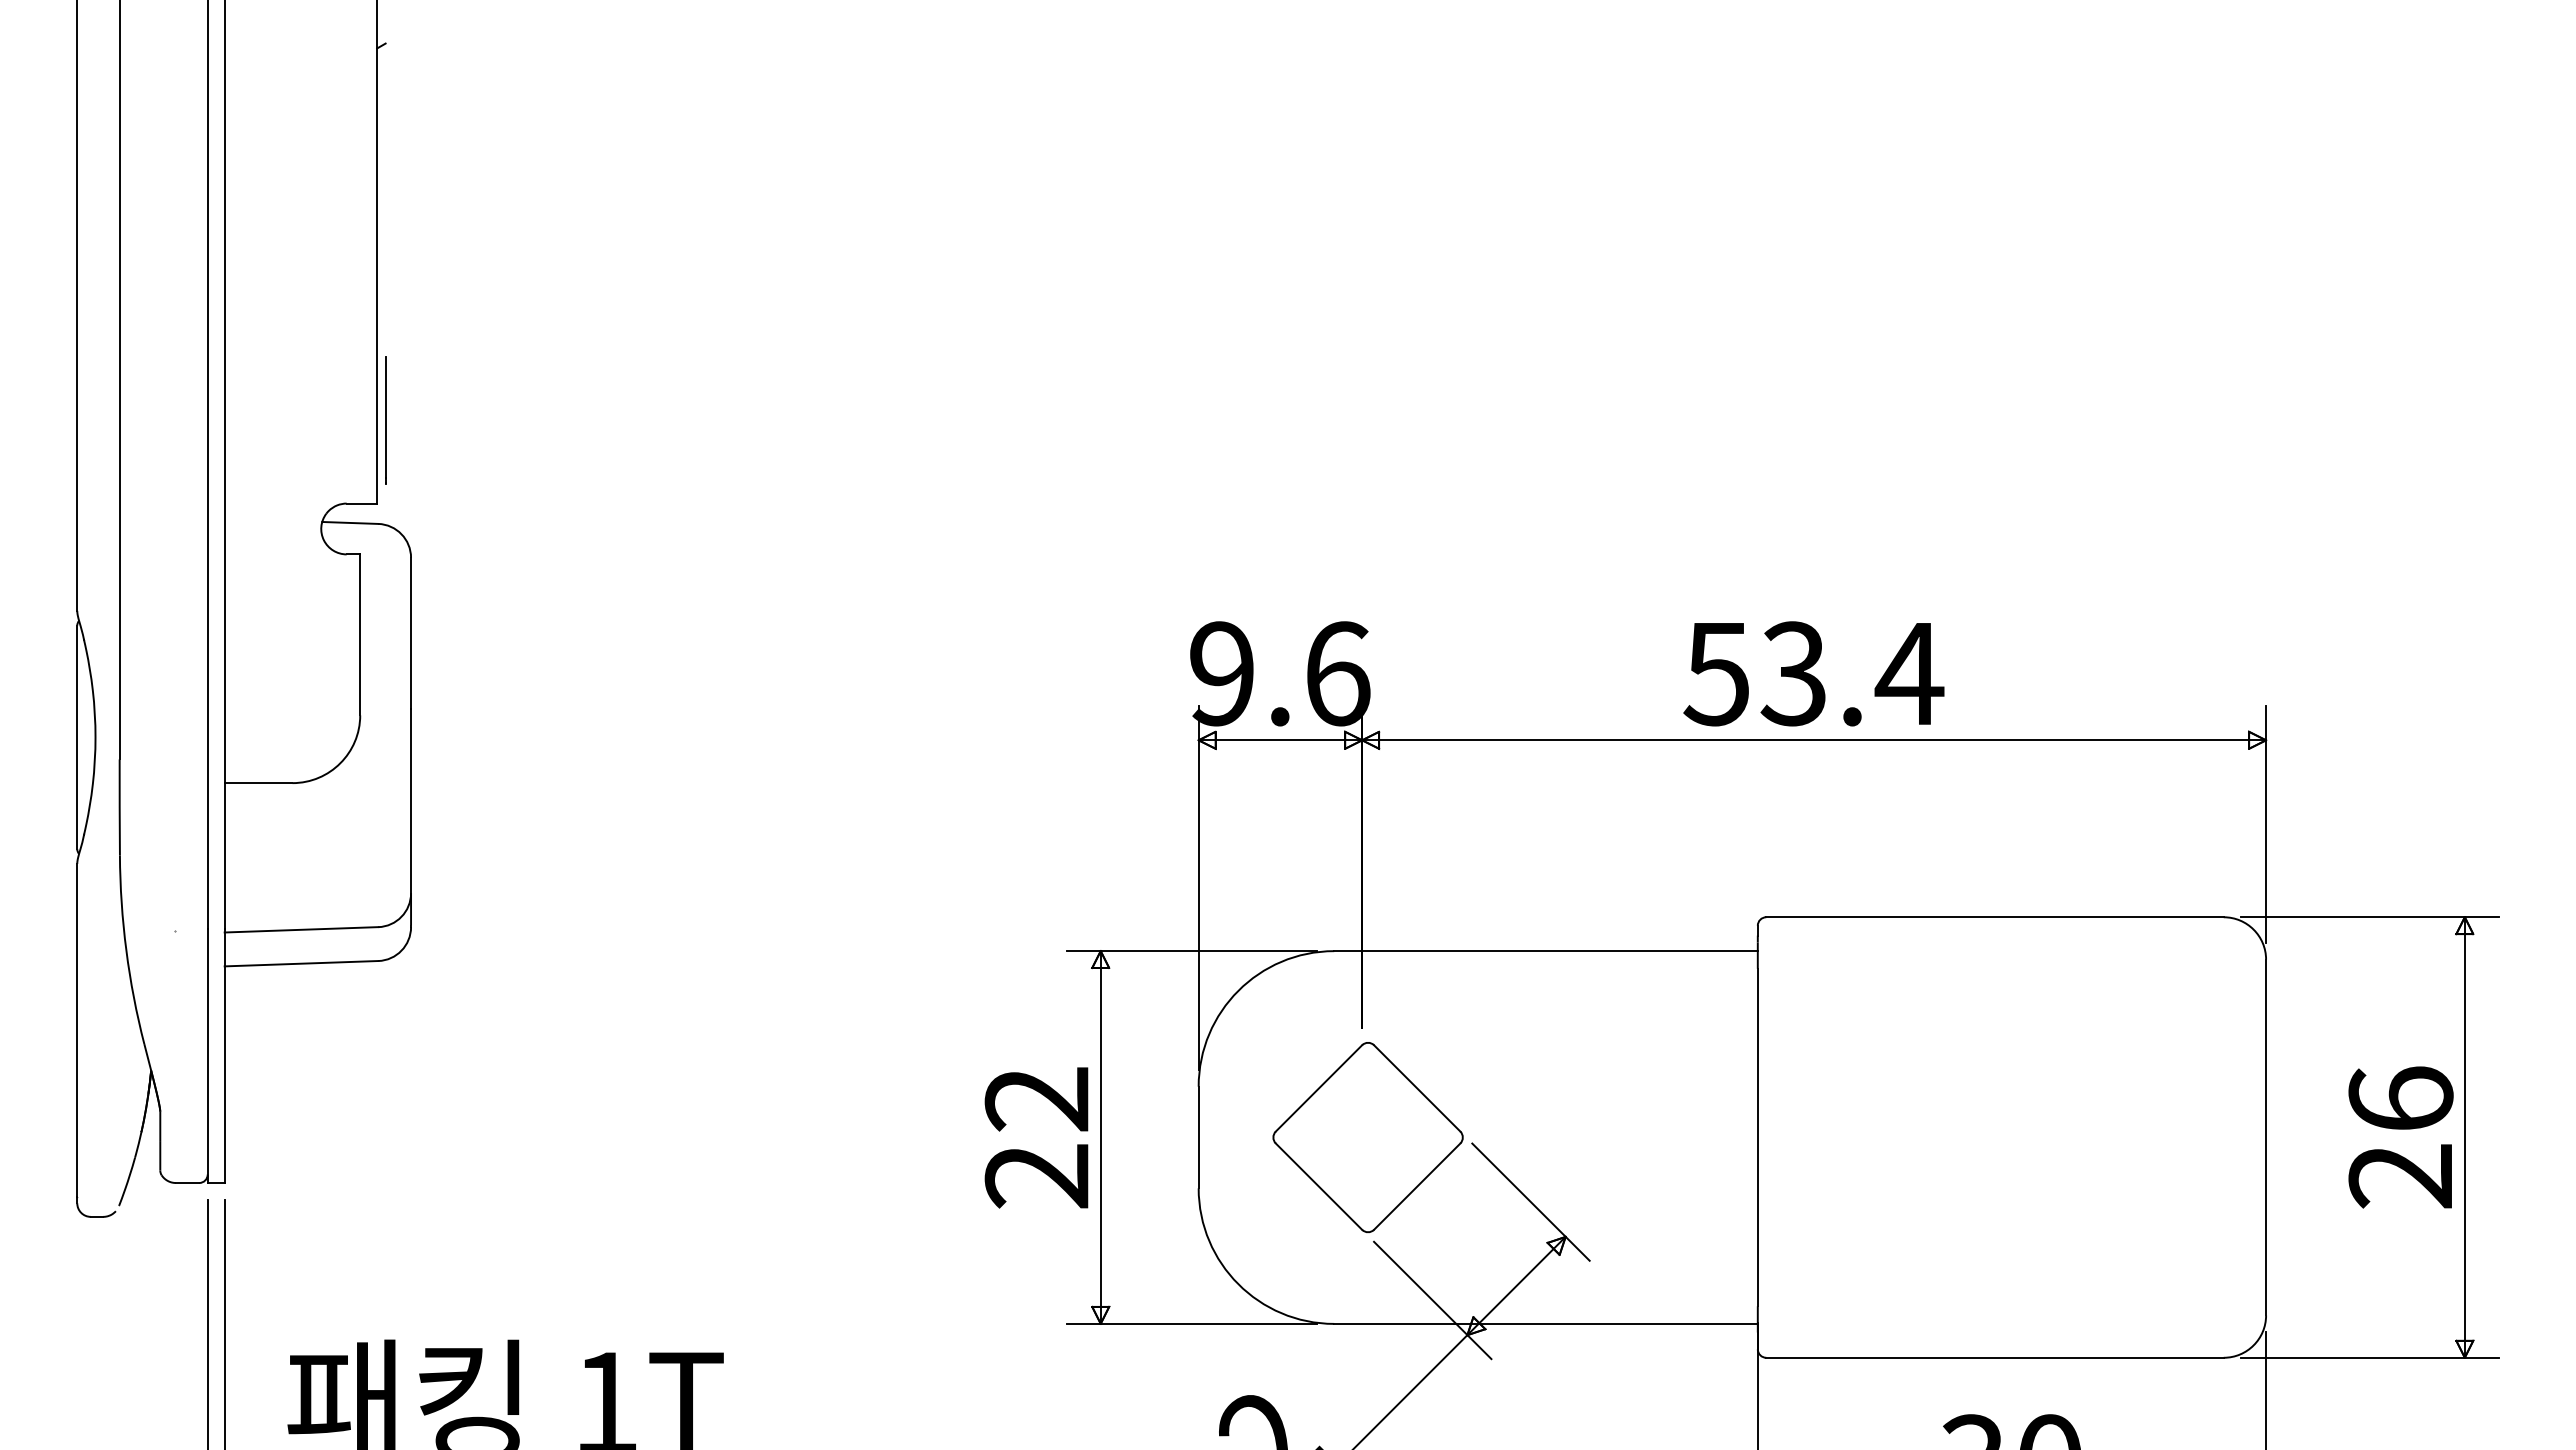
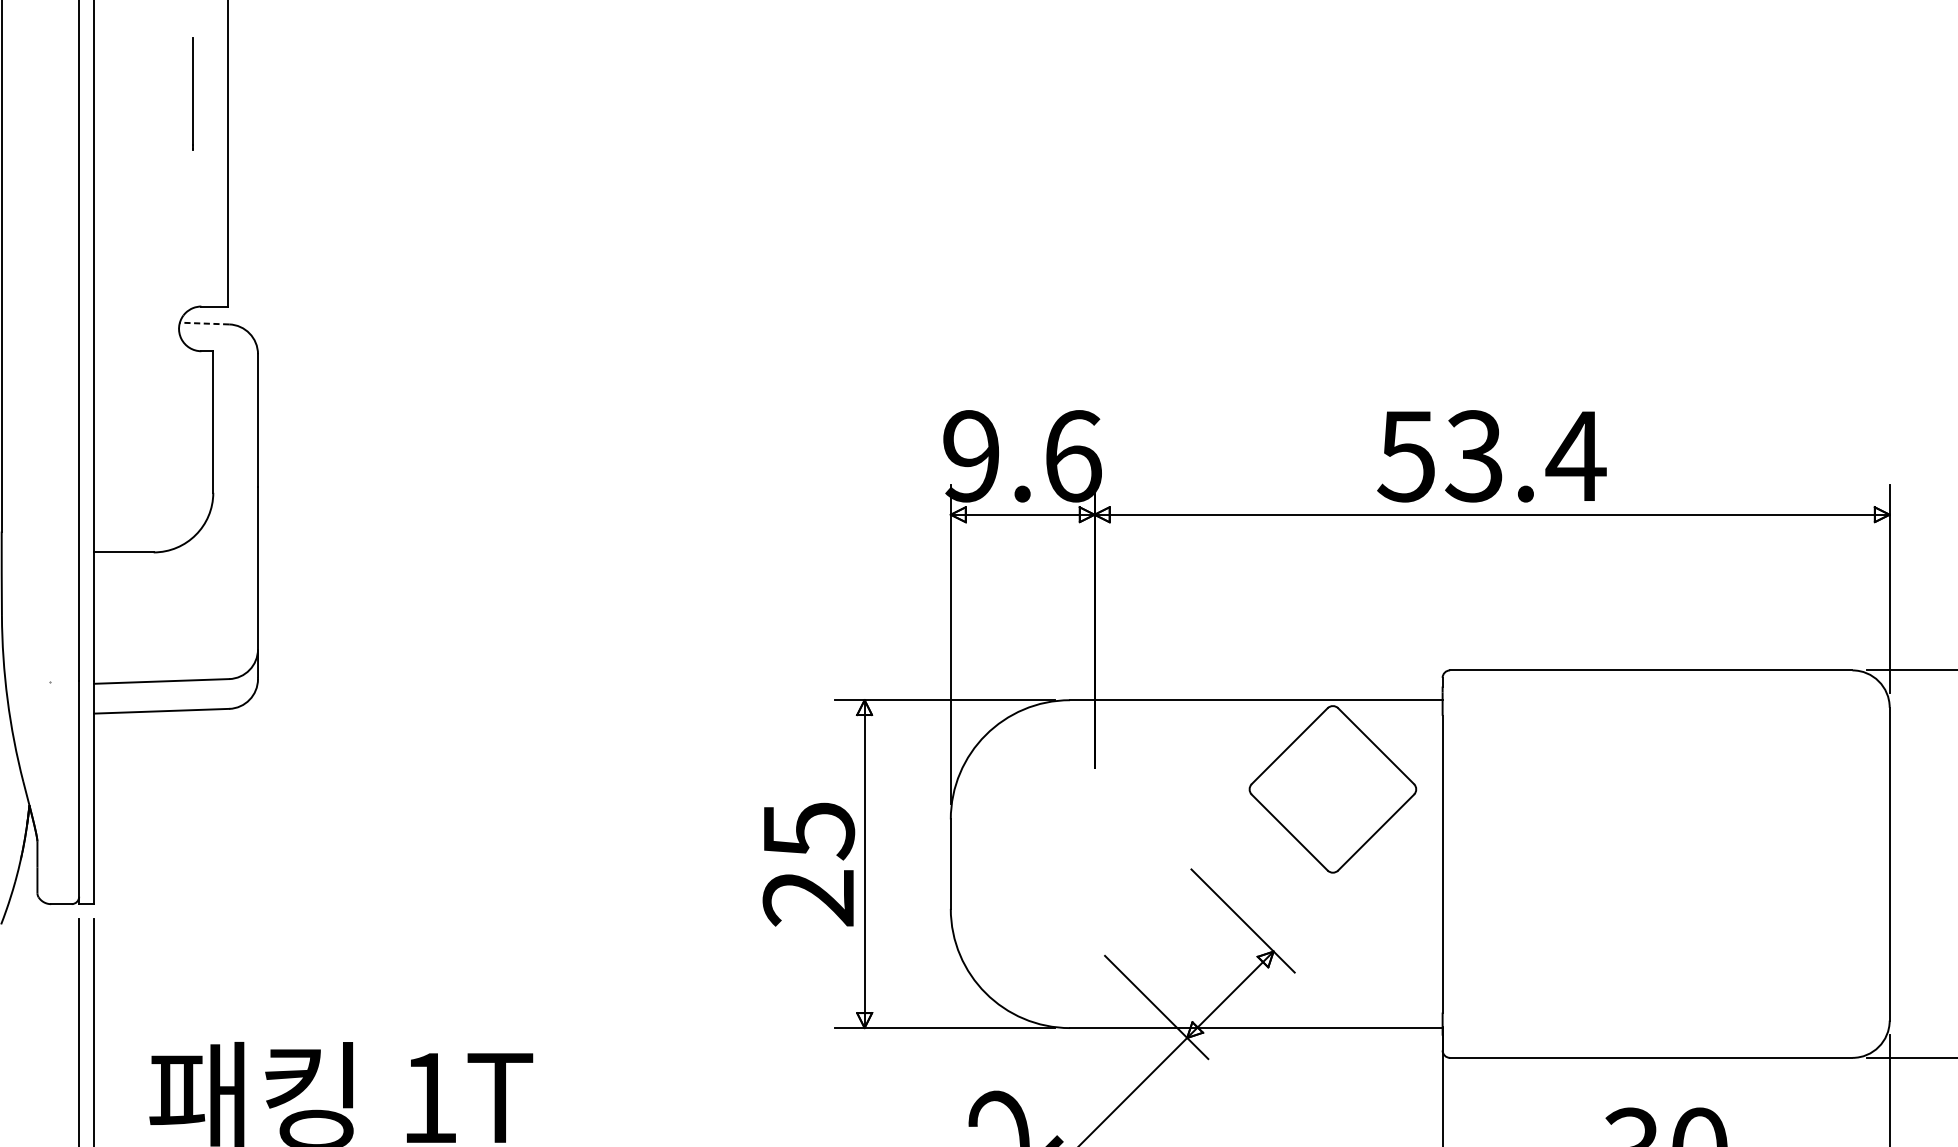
line: (385, 420) -> (193, 93), moved
line: (349, 522) -> (203, 323), solid -> dashed
text: (1036, 1100) -> (808, 831), 22 -> 25
part: (1367, 1137) -> (1332, 789), moved

